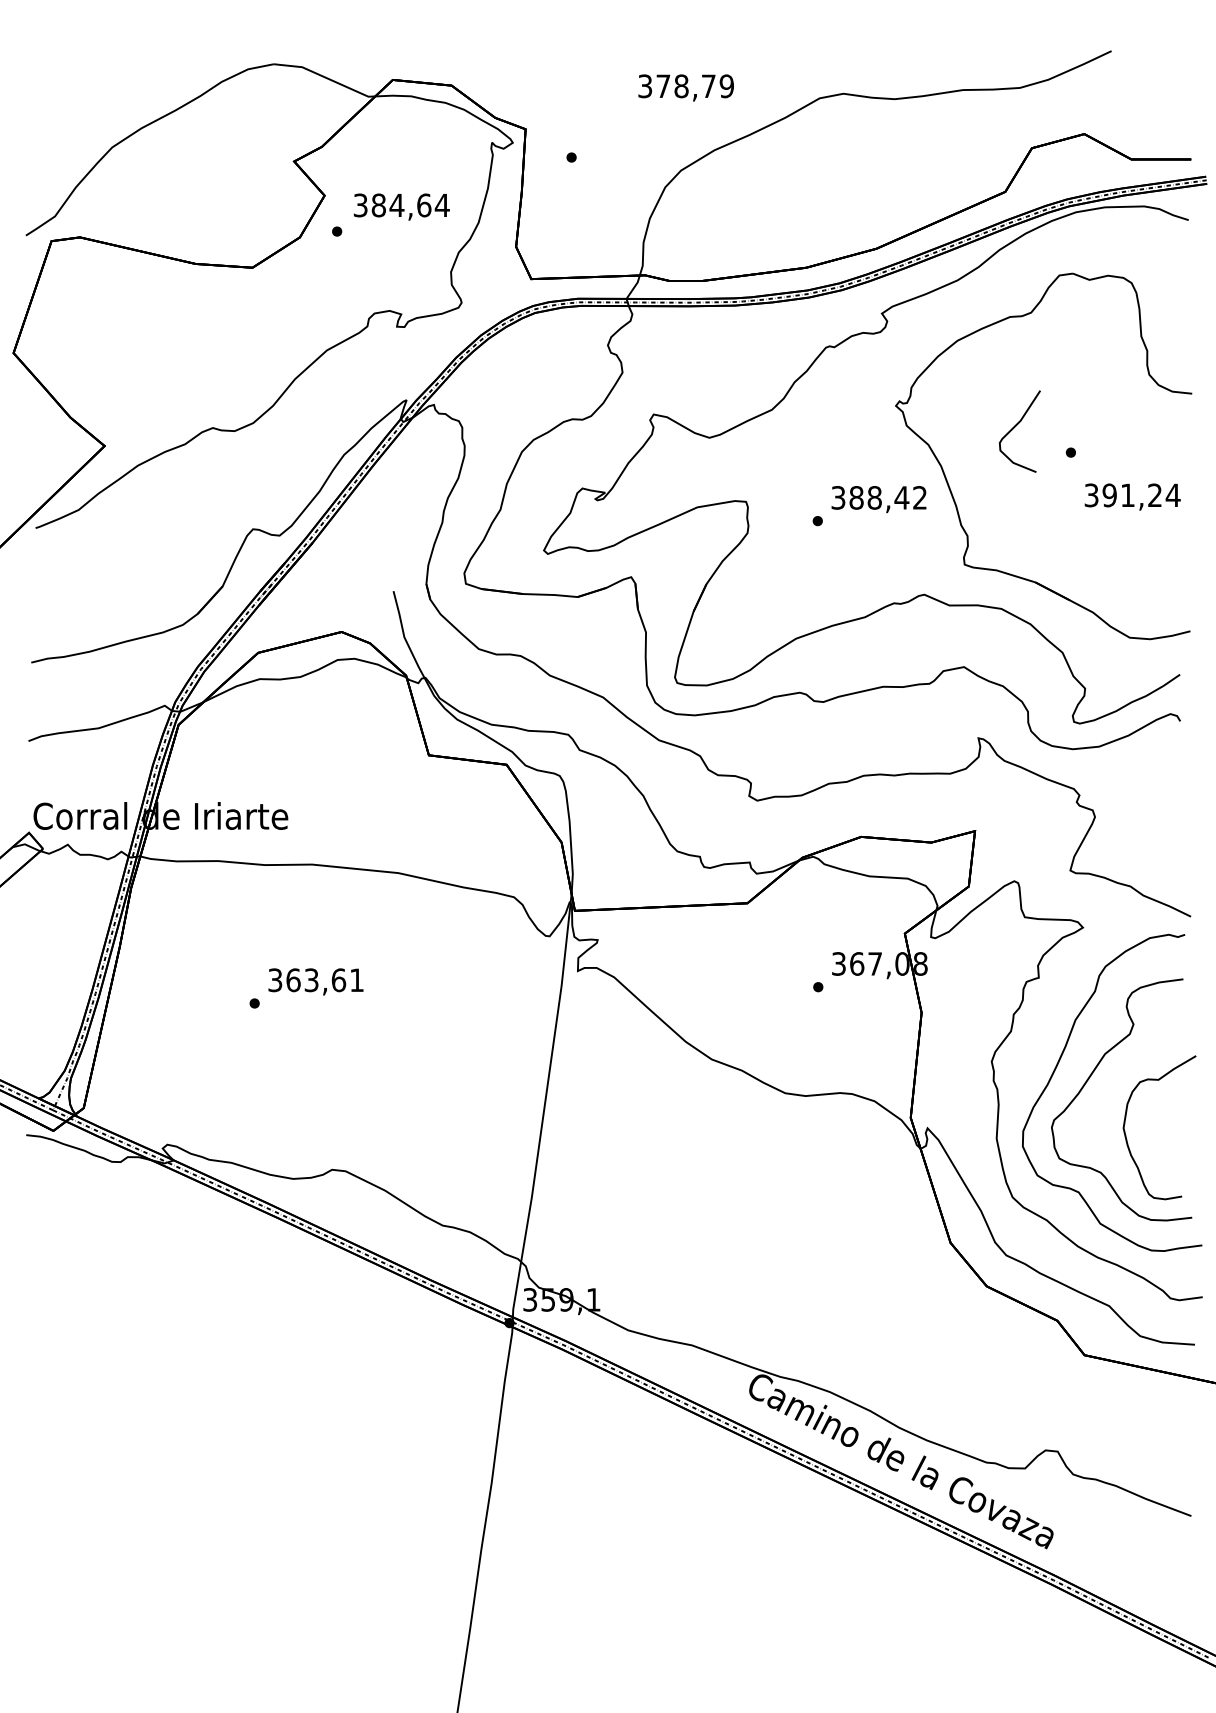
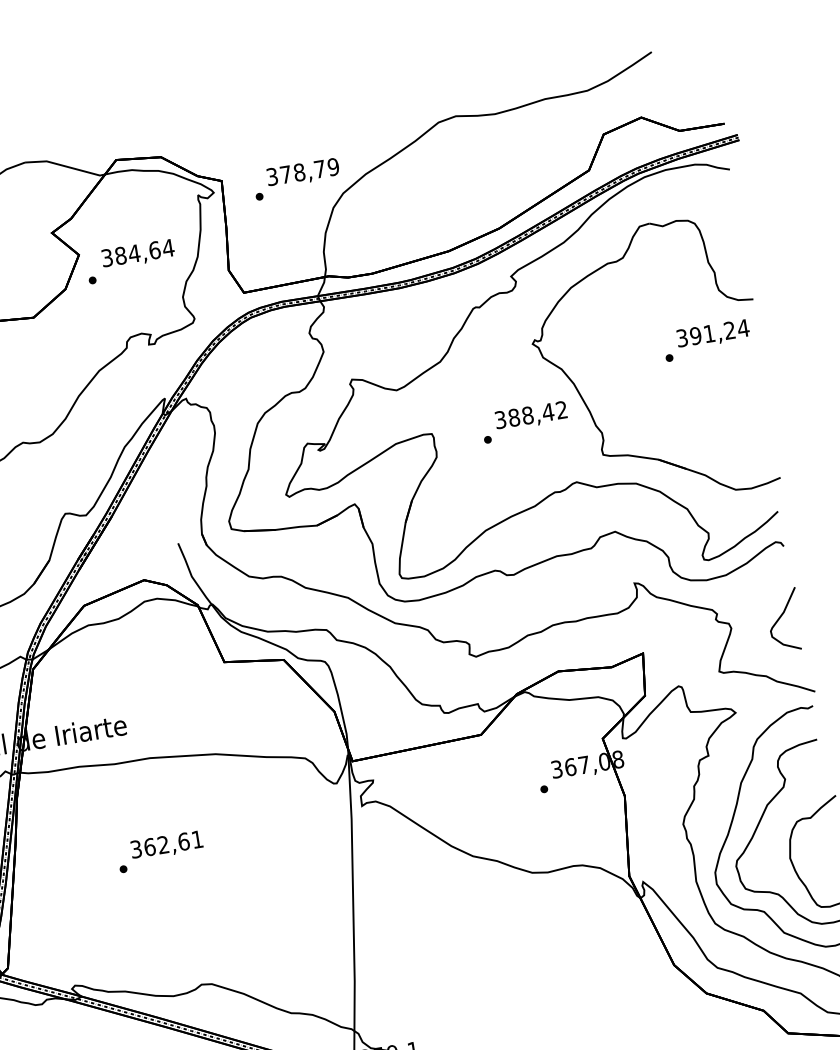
text: (685, 87) -> (302, 172), moved
curve: (1015, 427) -> (780, 617), moved
text: (1132, 496) -> (713, 334), moved
text: (311, 980) -> (163, 845), 363,61 -> 362,61

